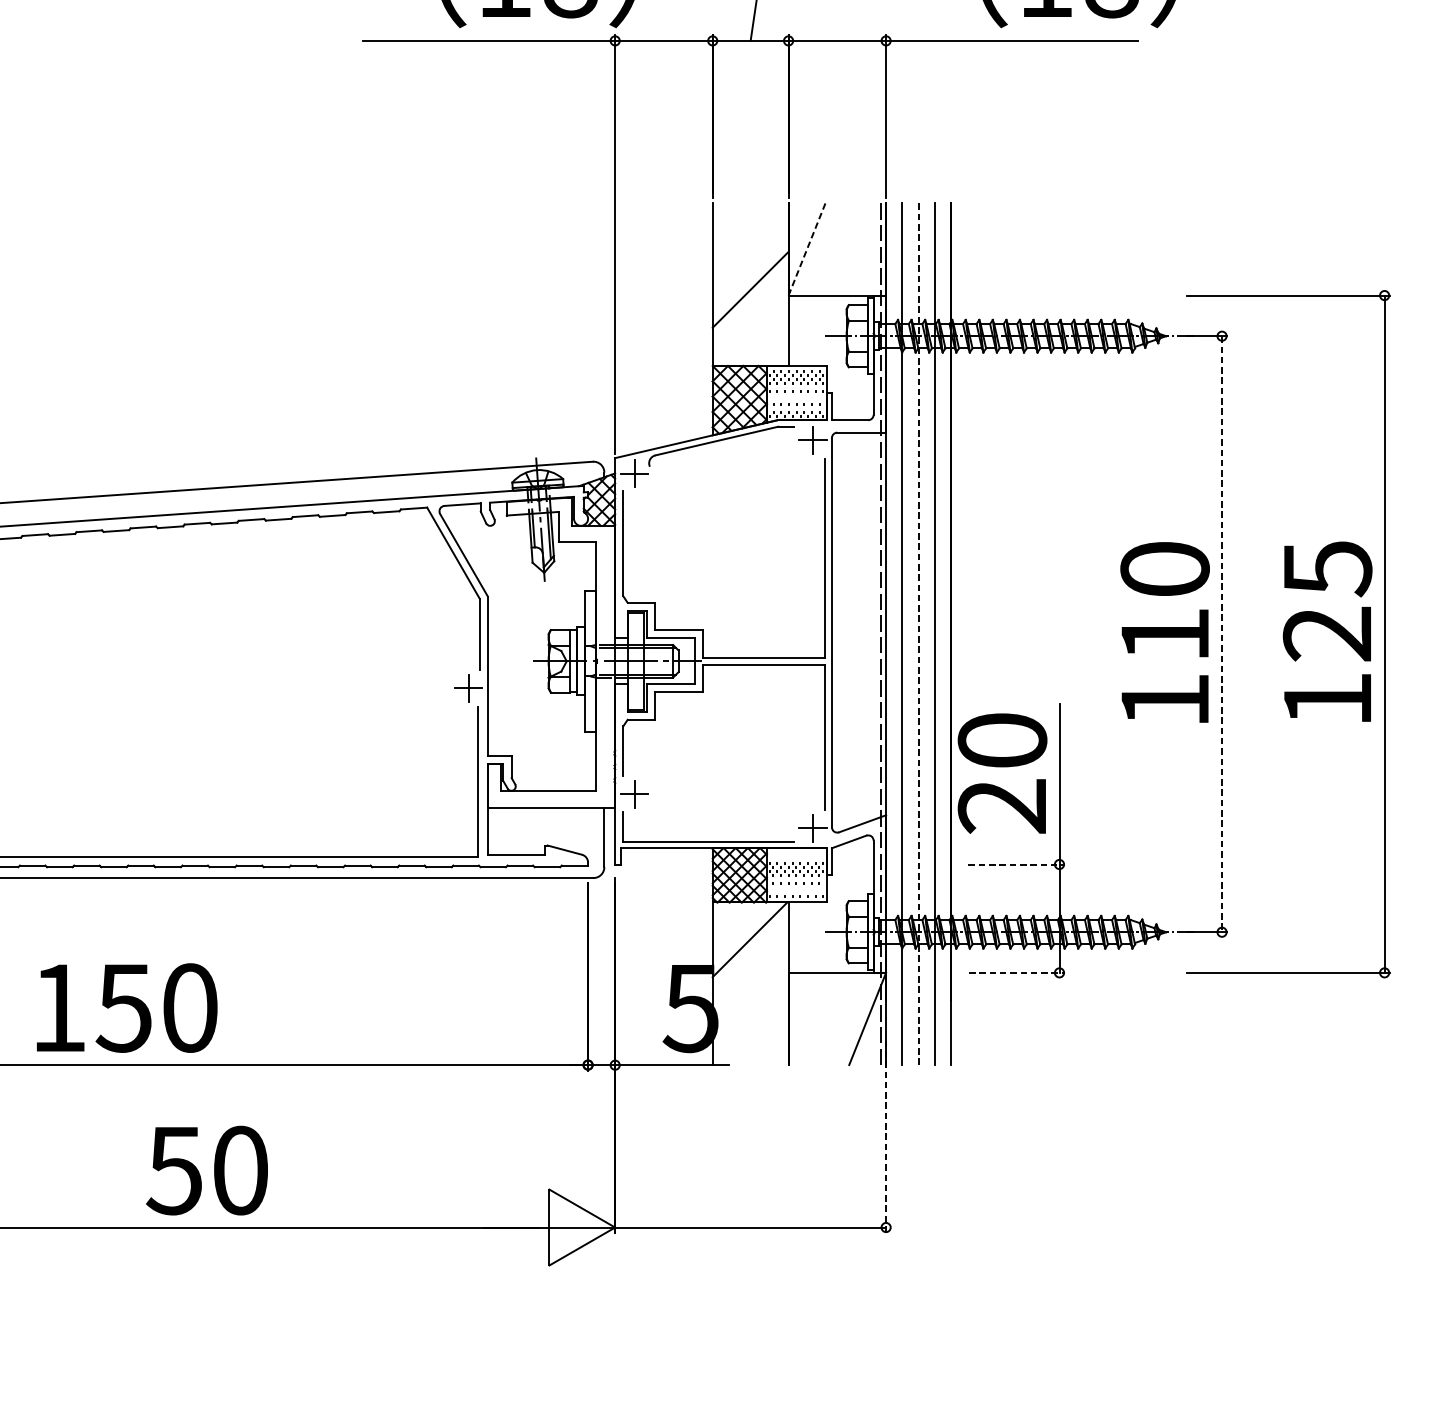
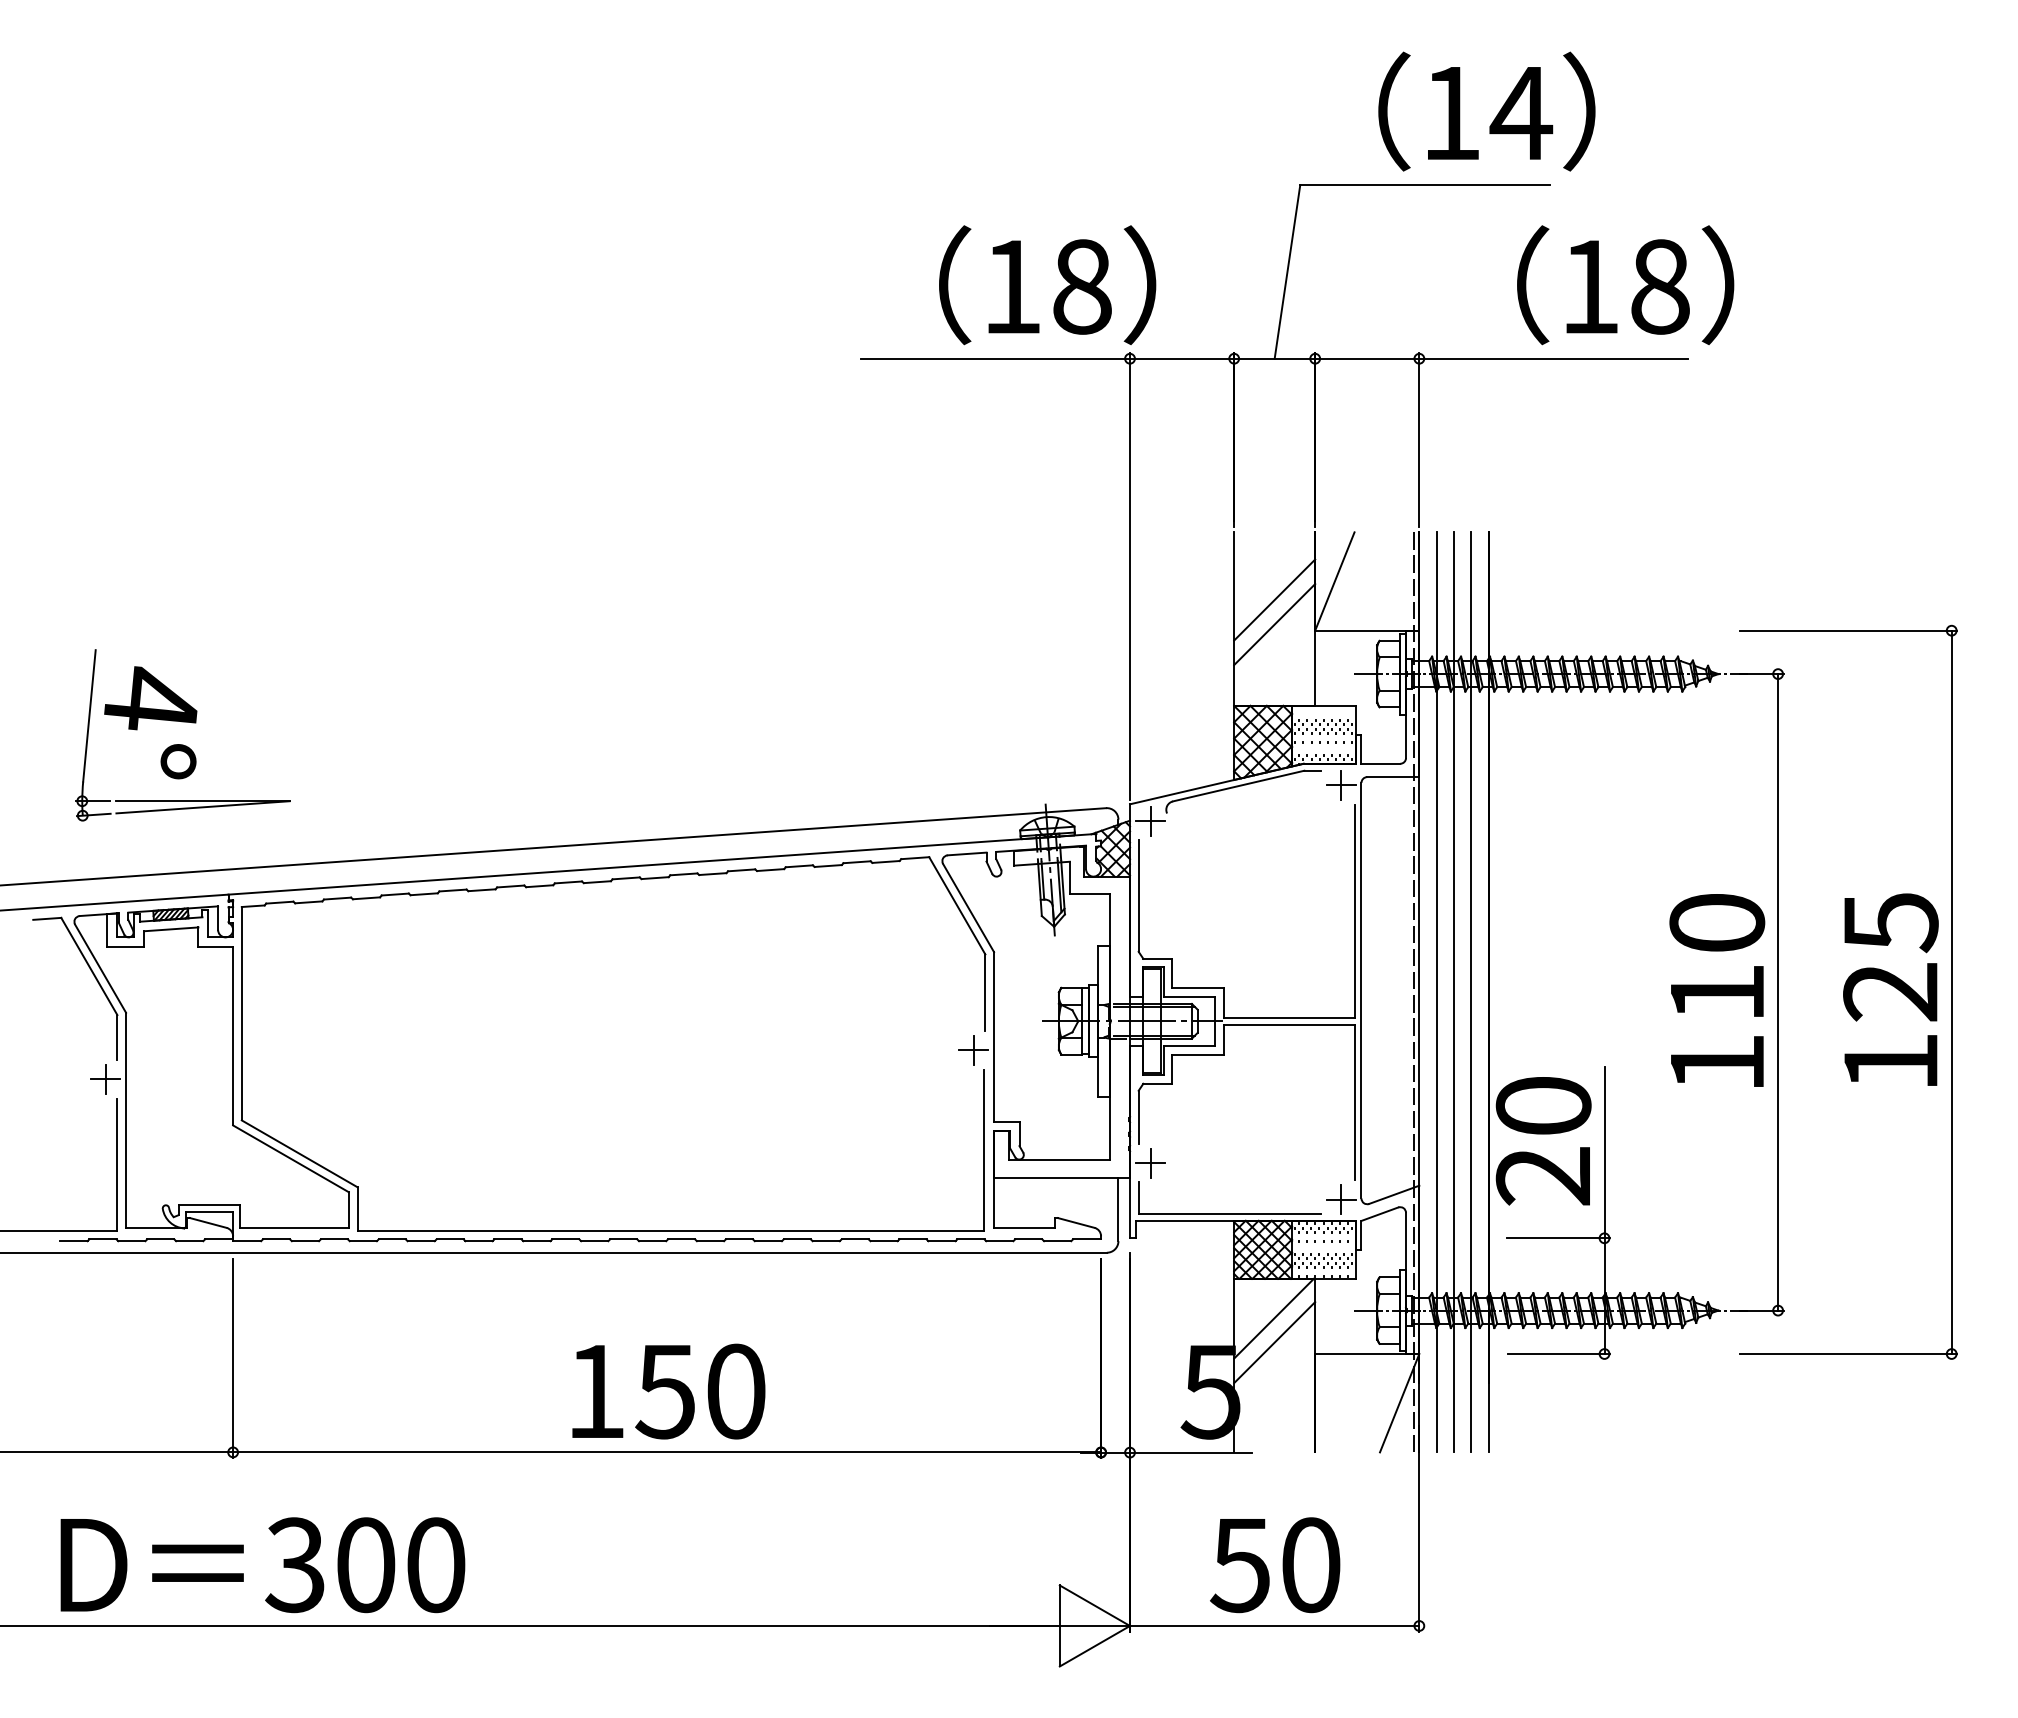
line: (806, 249) -> (1334, 581), dashed -> solid
line: (750, 266) -> (1274, 599), added
line: (919, 634) -> (1454, 992), dashed -> solid
line: (1222, 634) -> (1778, 992), dashed -> solid
line: (1017, 864) -> (1559, 1238), dashed -> solid
line: (750, 962) -> (1274, 1342), added
line: (1017, 973) -> (1559, 1354), dashed -> solid
text: (126, 1007) -> (668, 1391), moved
line: (886, 1137) -> (1419, 1529), dashed -> solid
text: (207, 1170) -> (1275, 1565), moved

